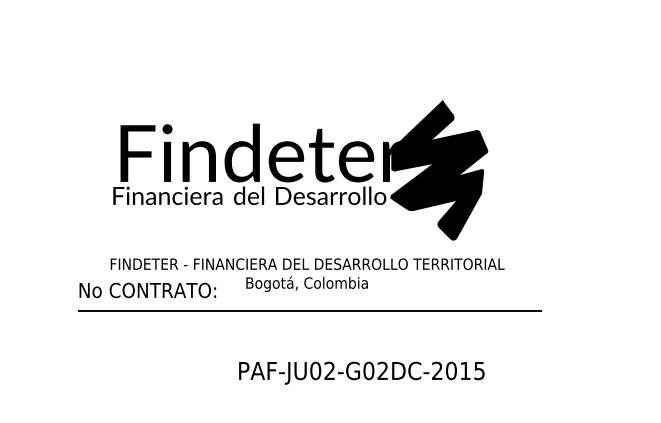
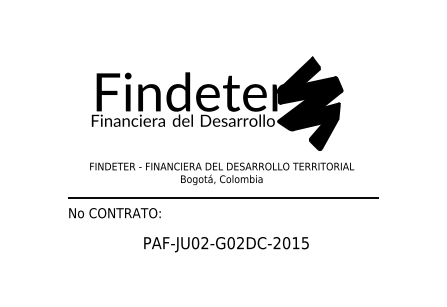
text: (147, 290) -> (114, 213), moved
text: (361, 372) -> (226, 244), moved

